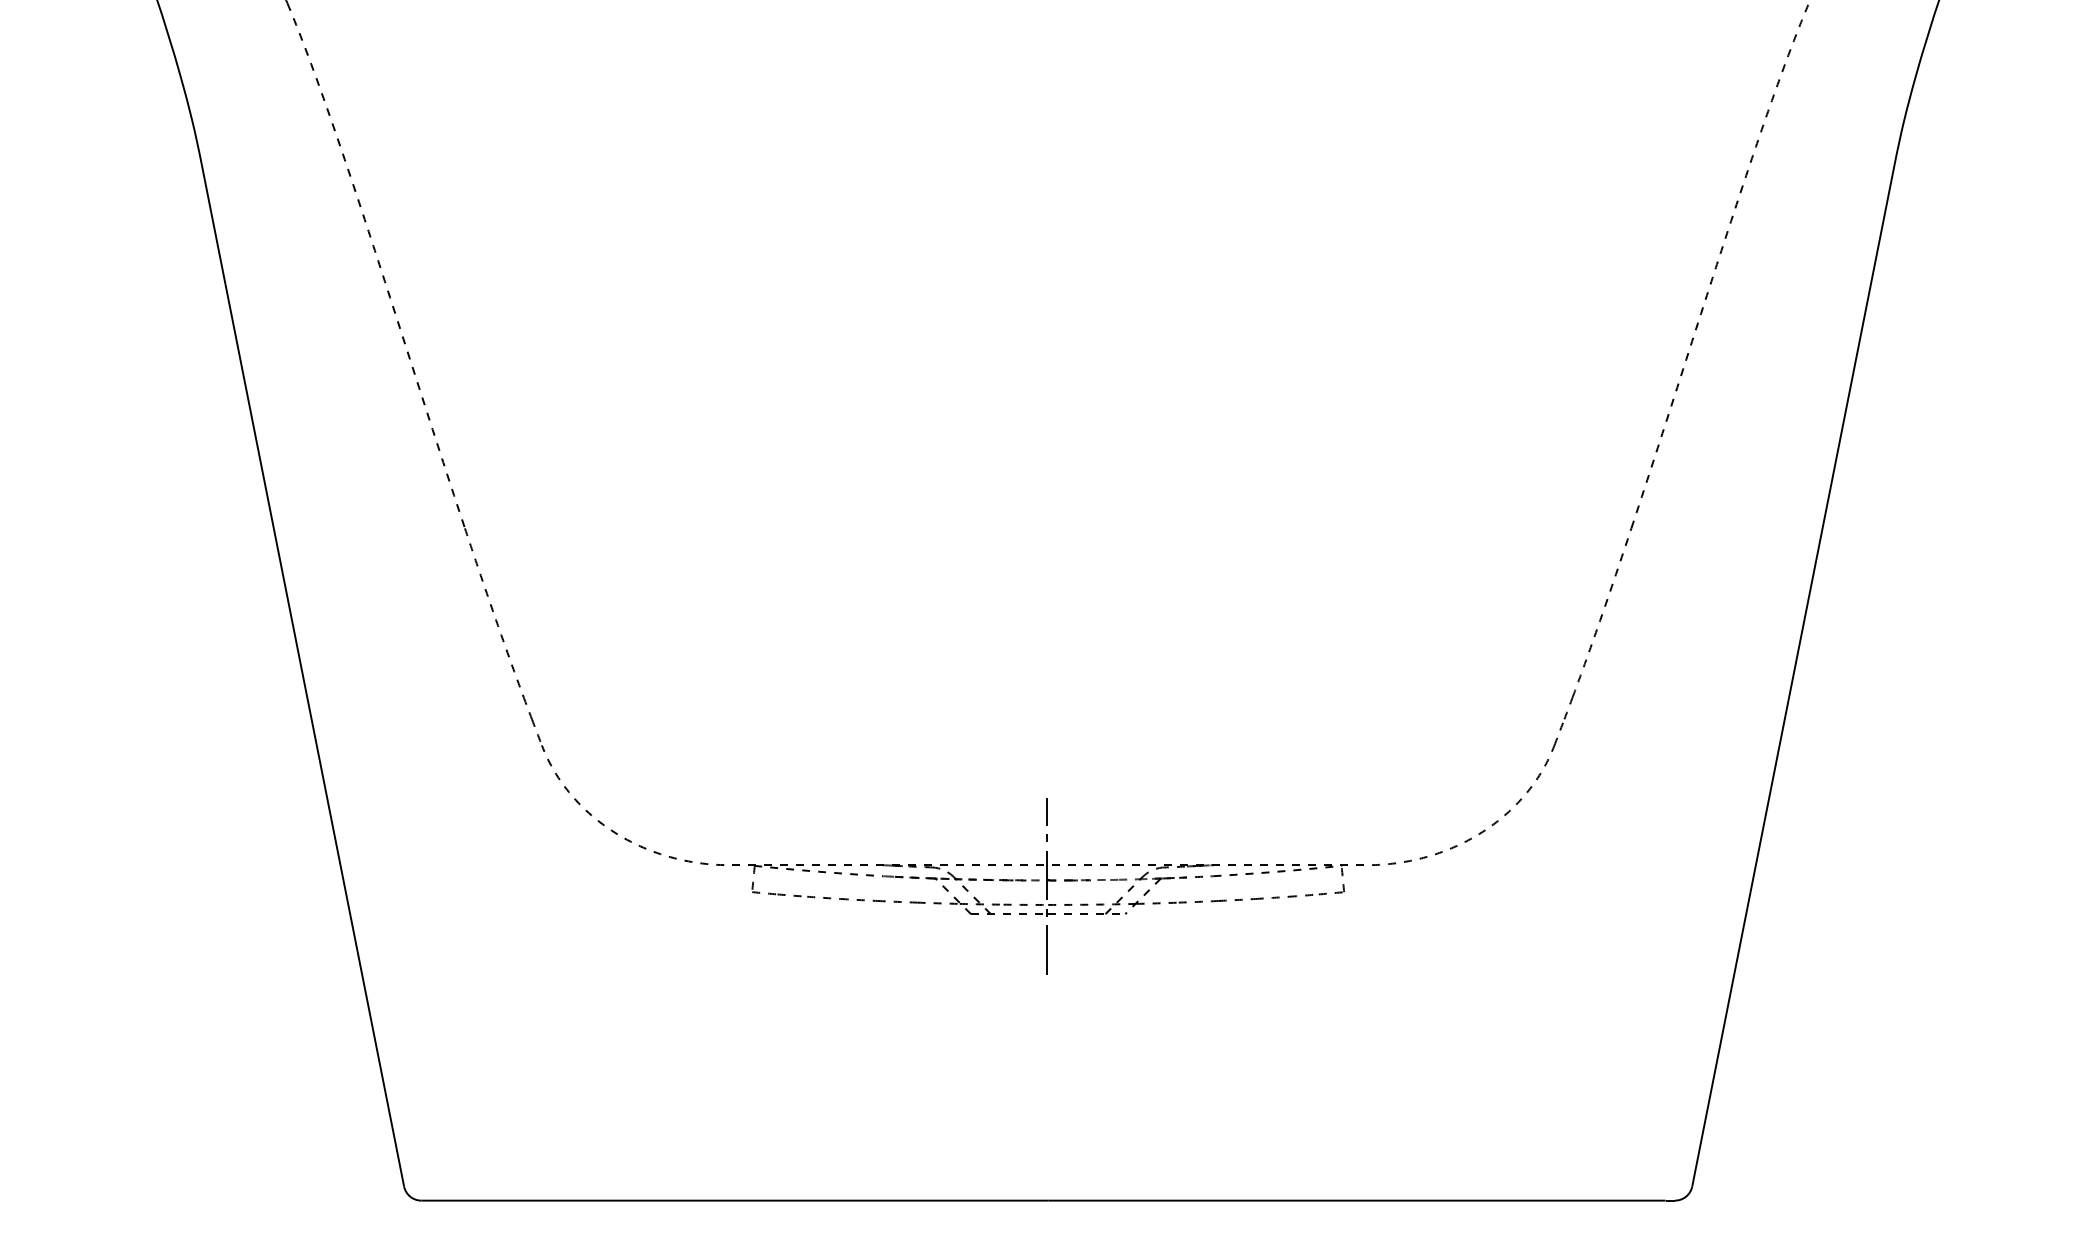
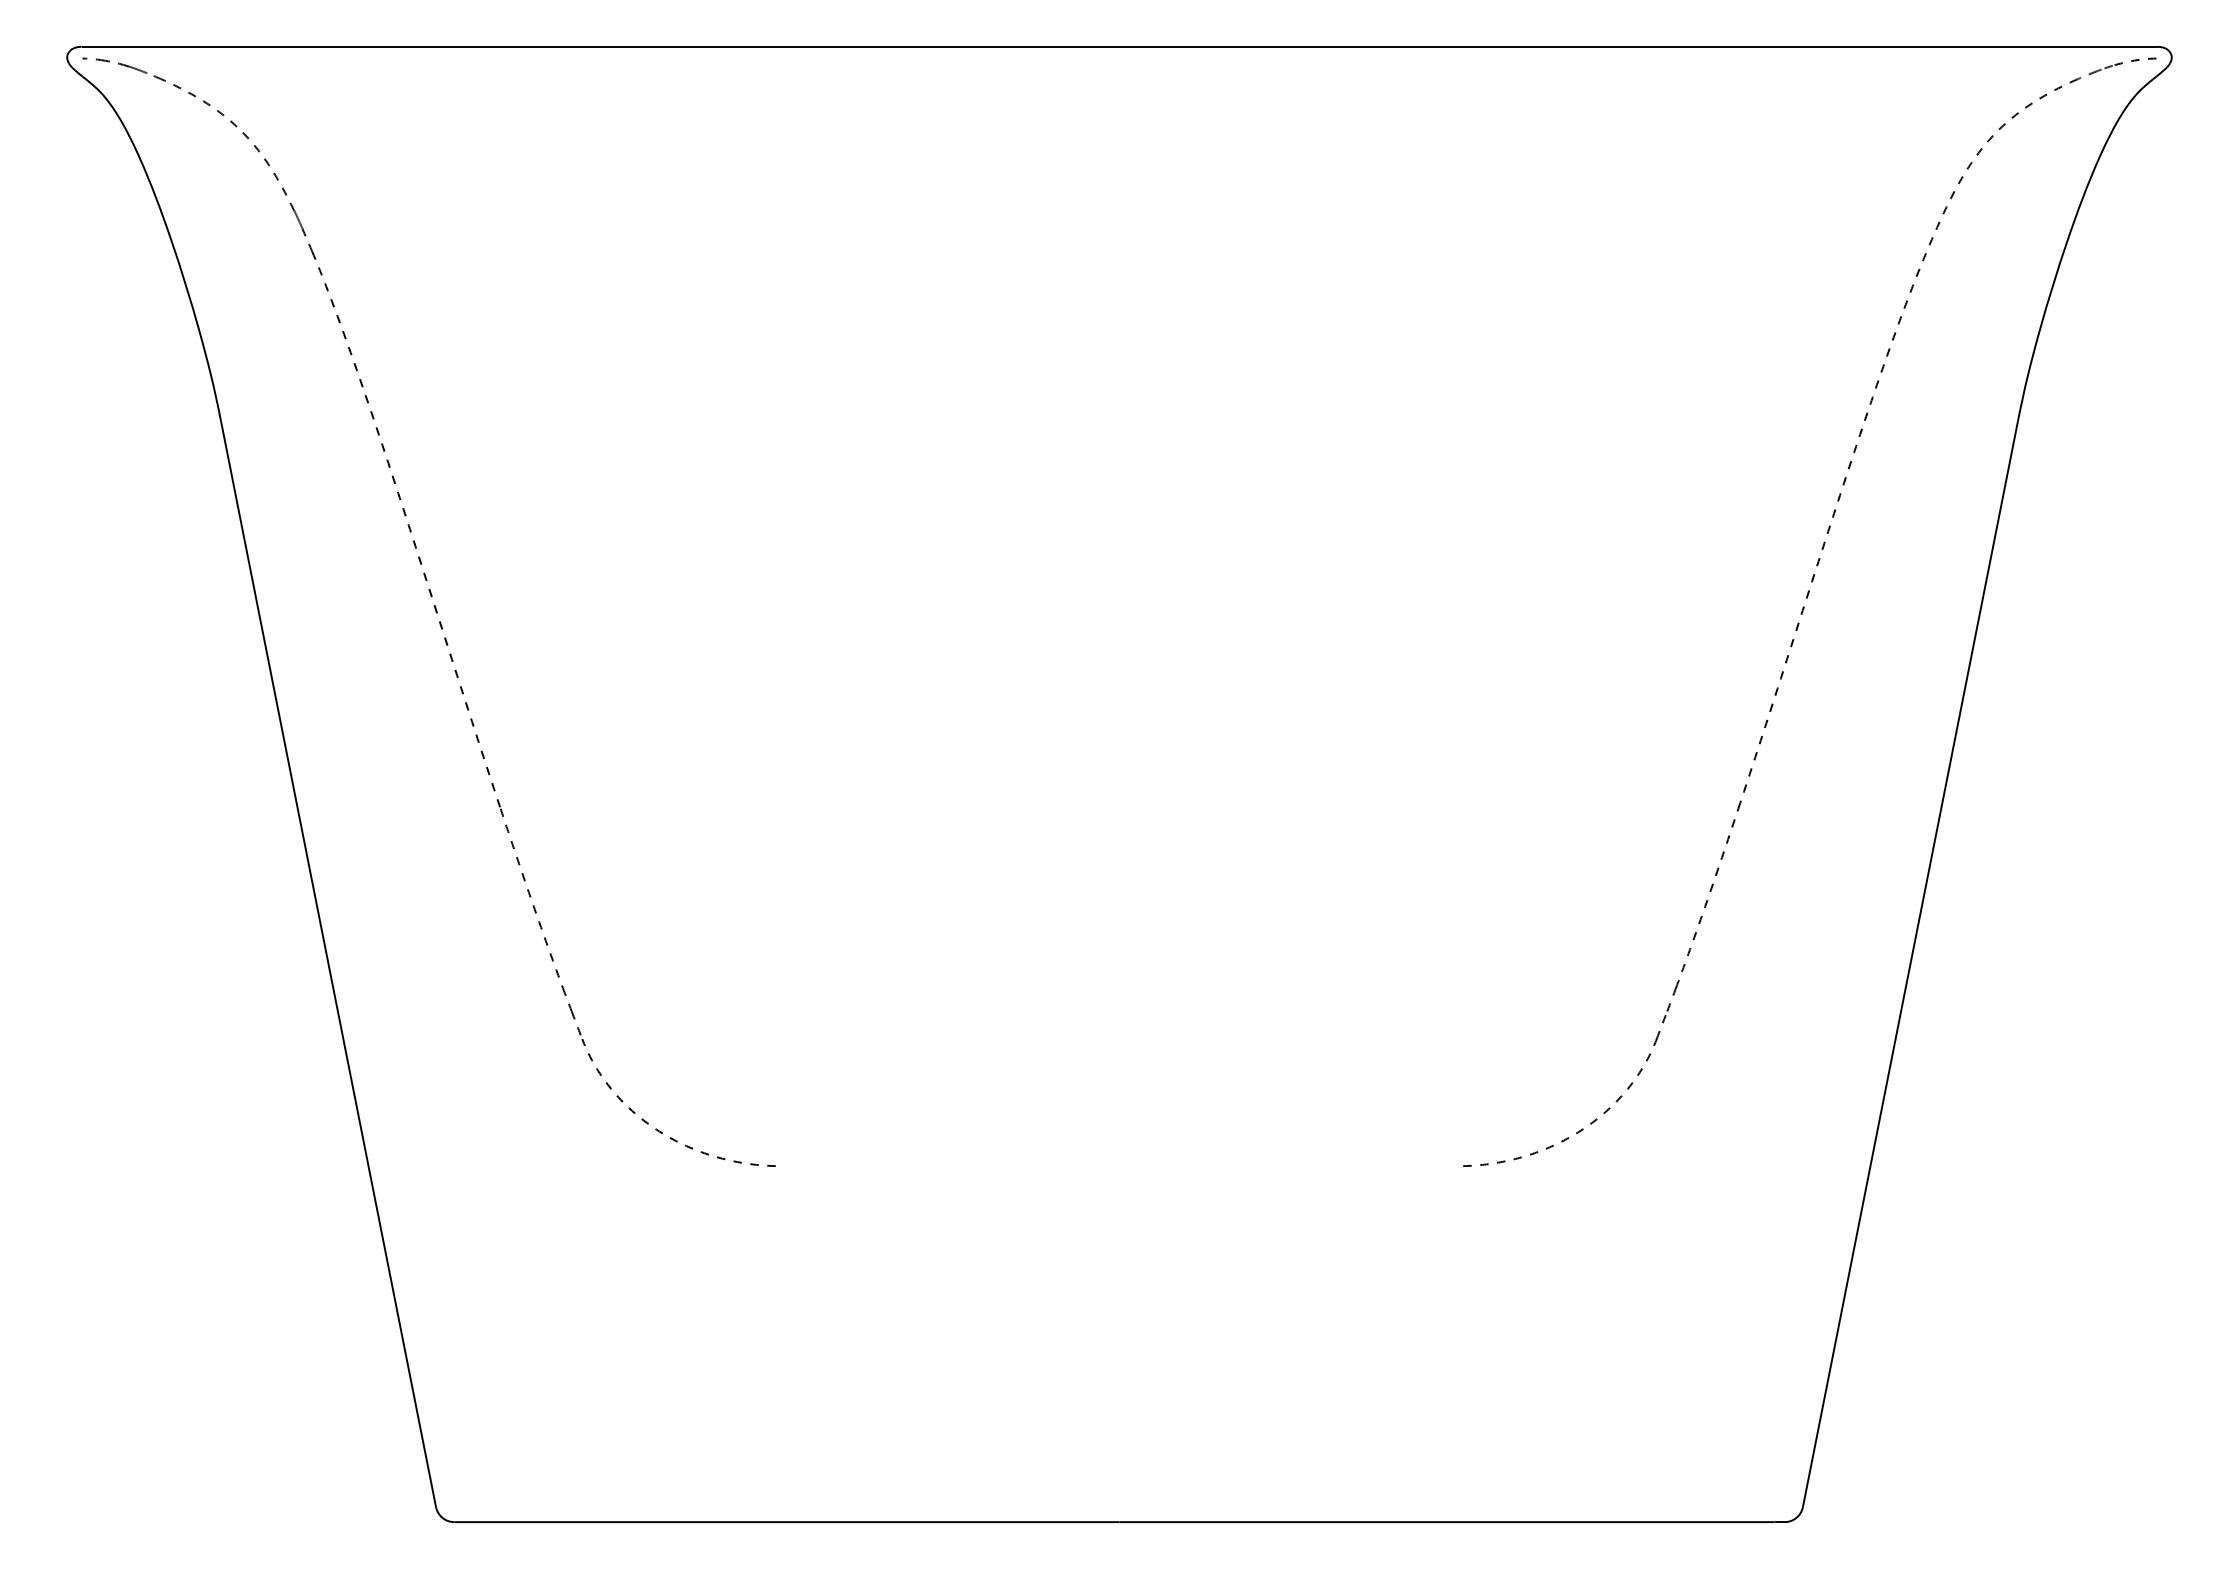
part: (1048, 886) -> (1119, 1188), removed

